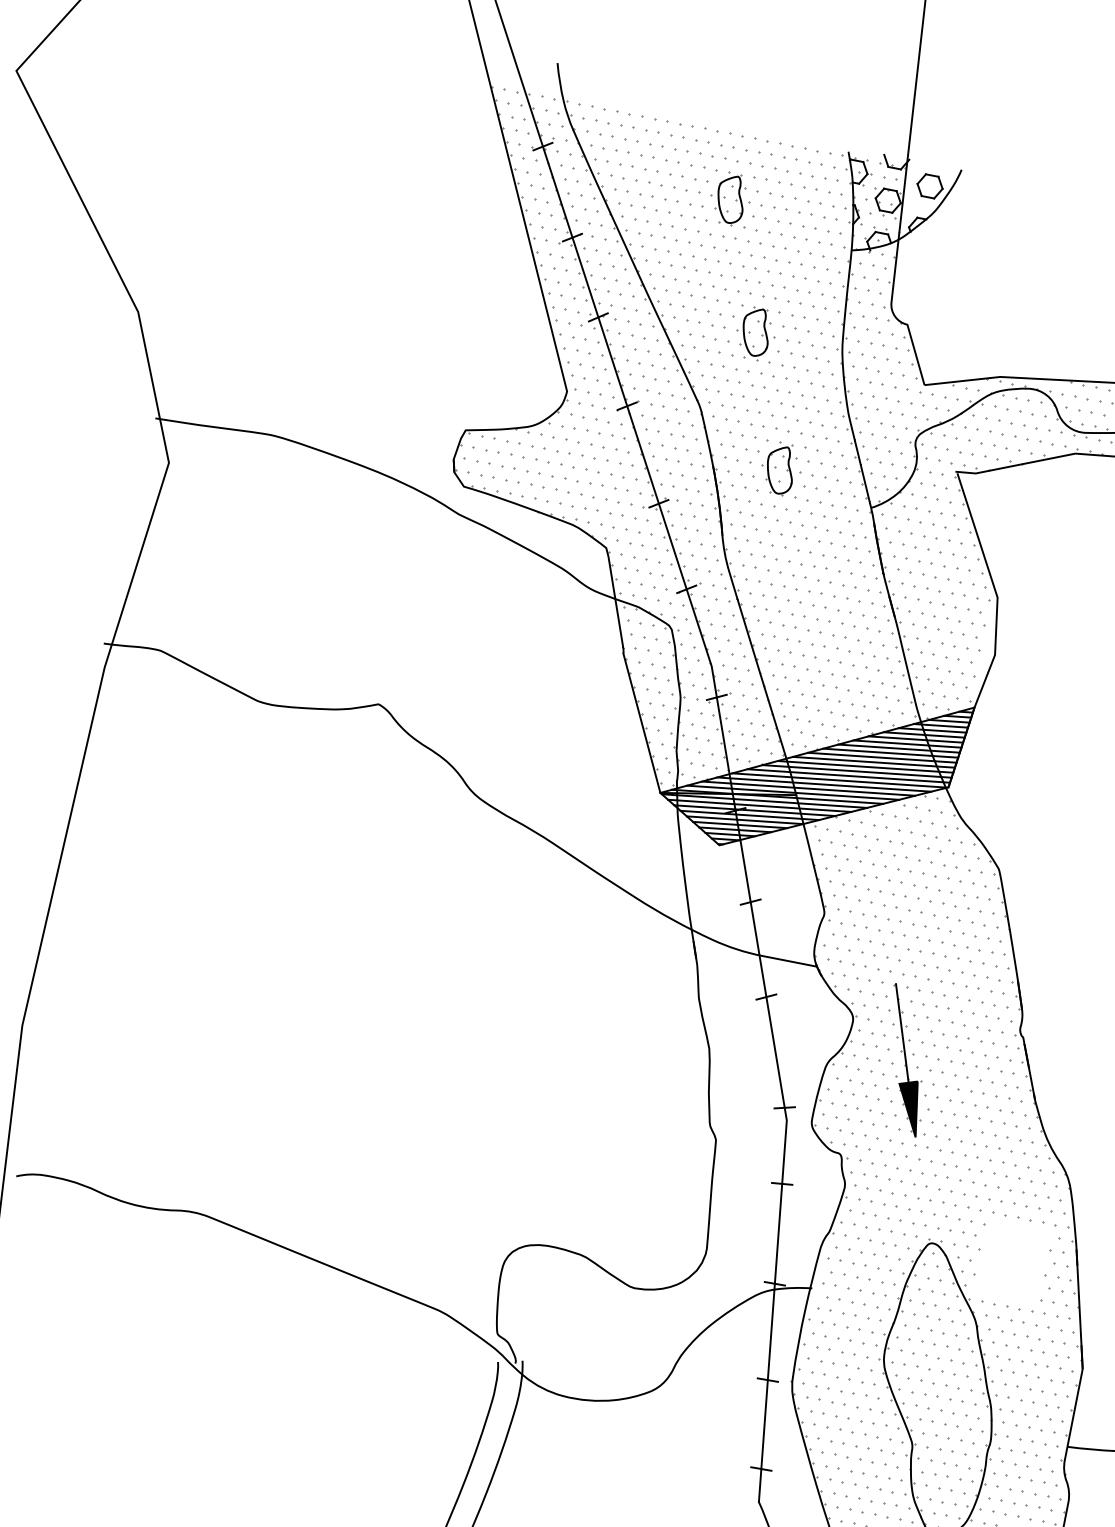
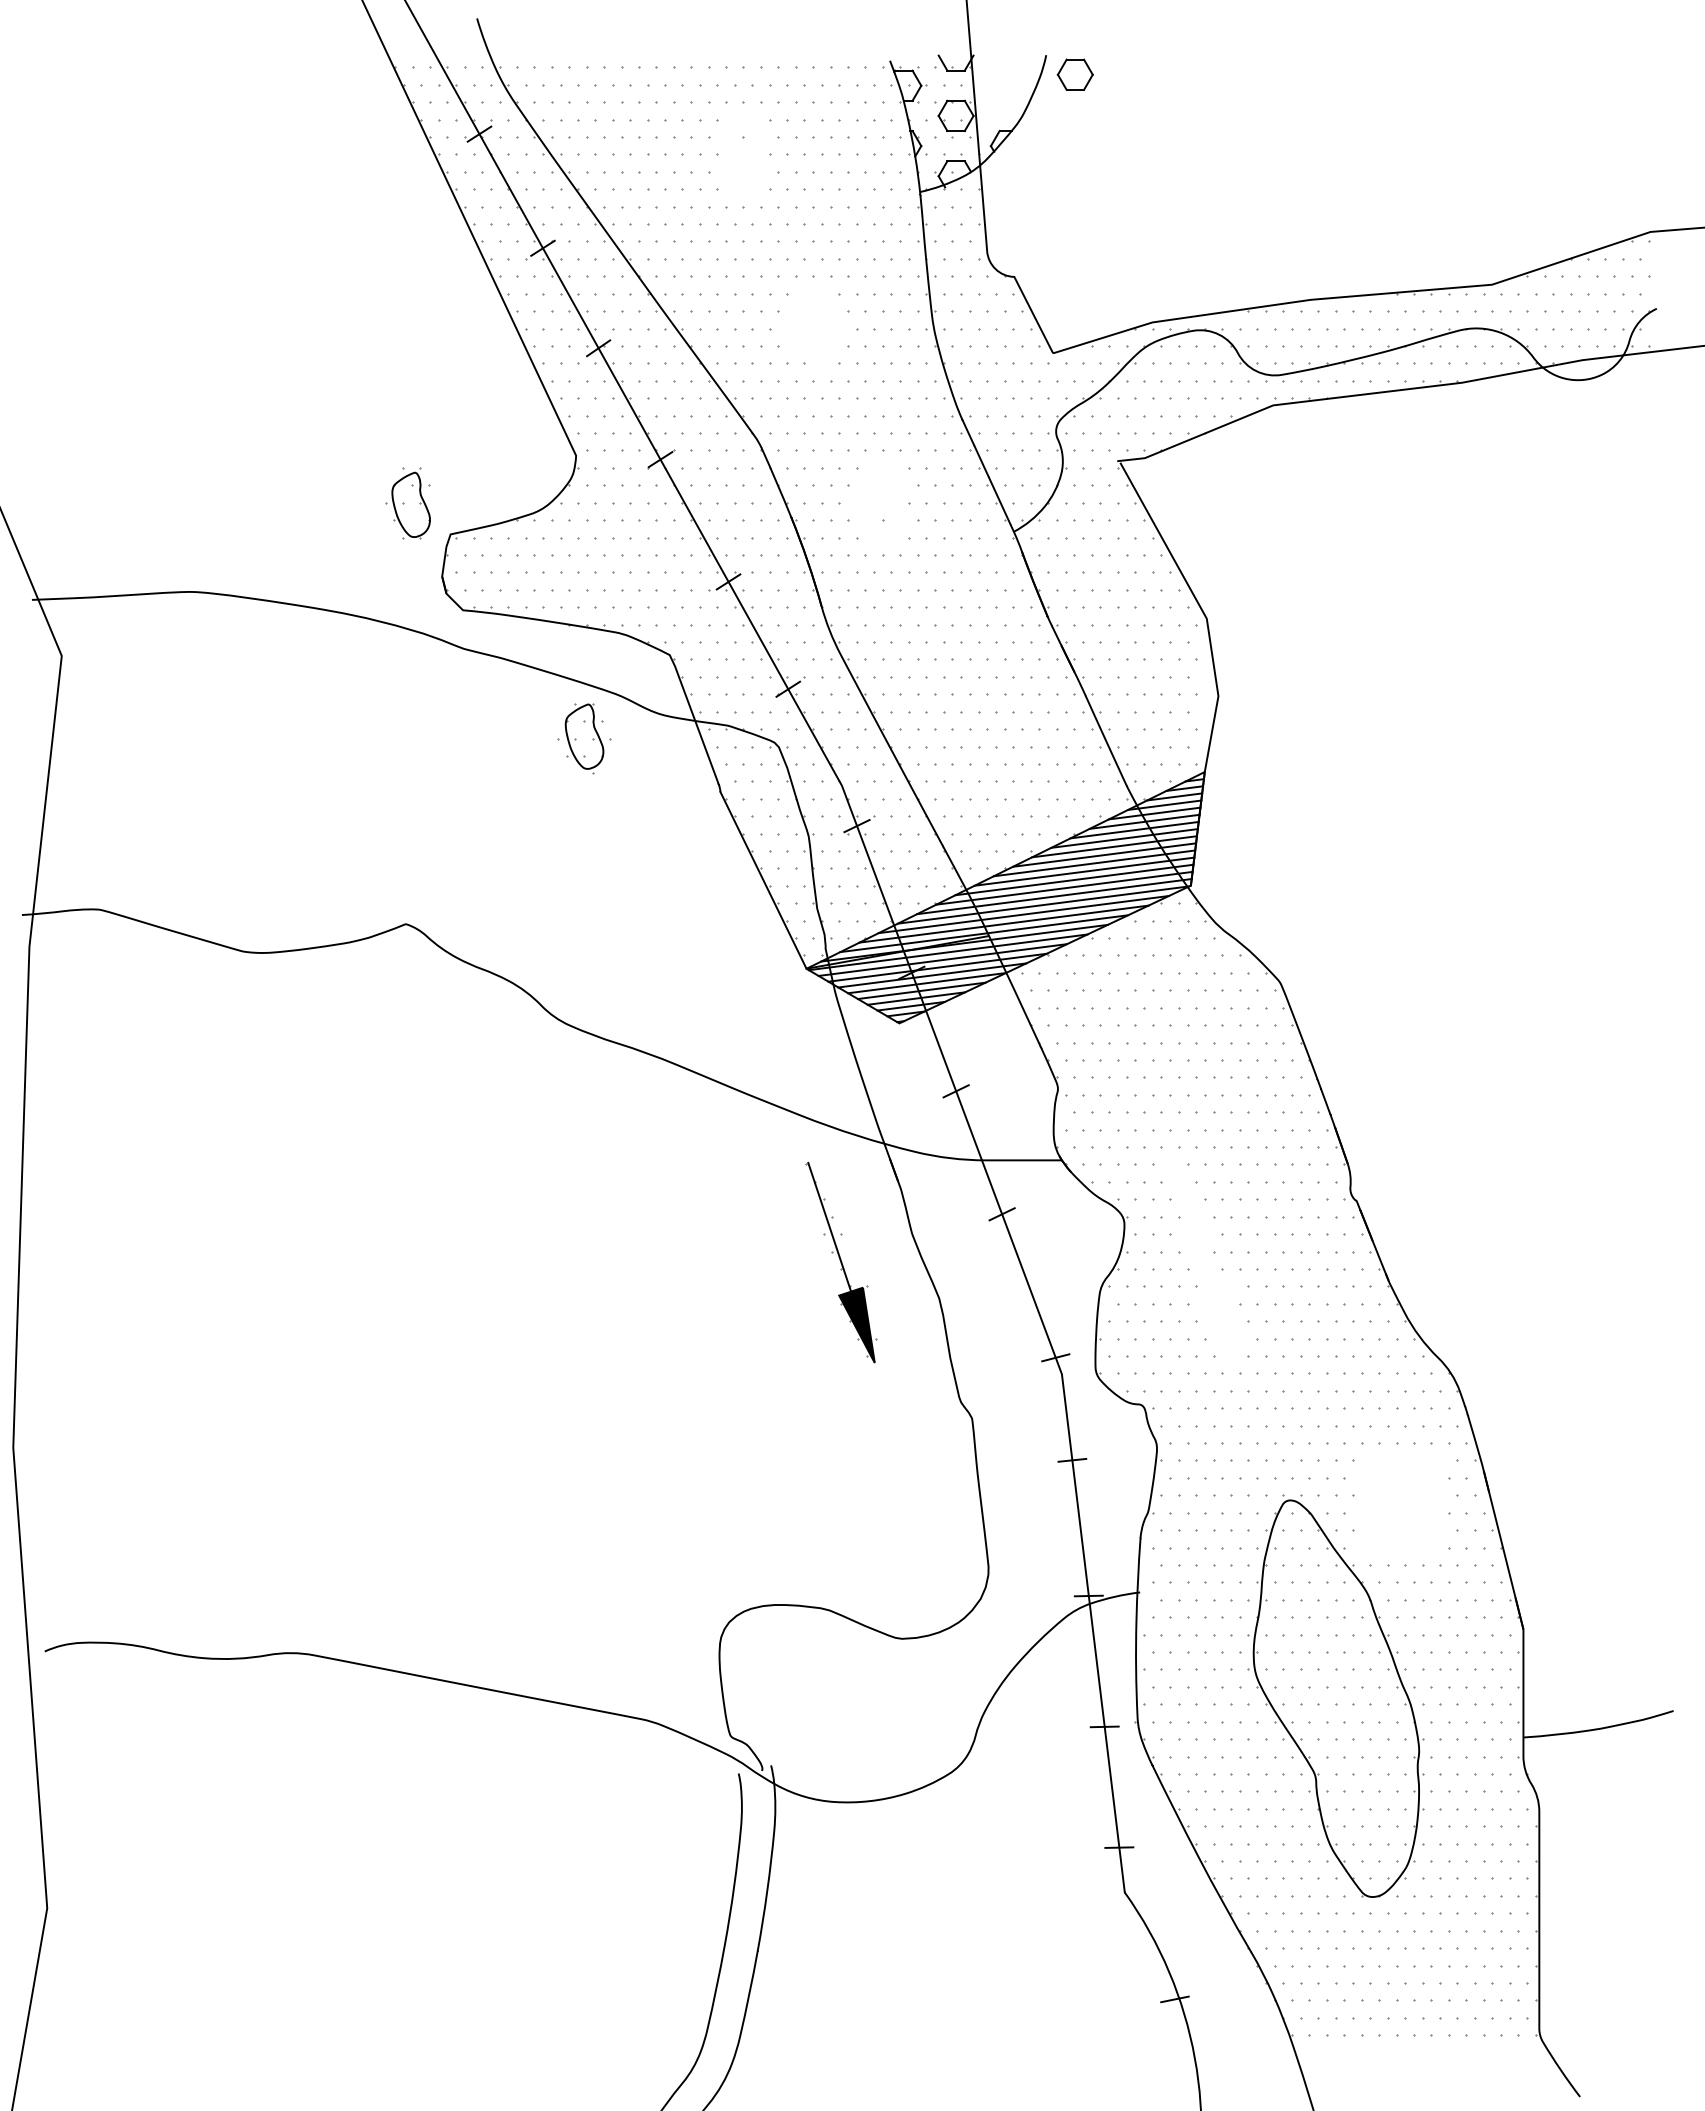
part: (929, 186) -> (1074, 74), moved
part: (730, 198) -> (744, 154), removed
part: (755, 333) -> (584, 738), moved
part: (777, 468) -> (407, 503), moved
part: (905, 1060) -> (841, 1262), moved

